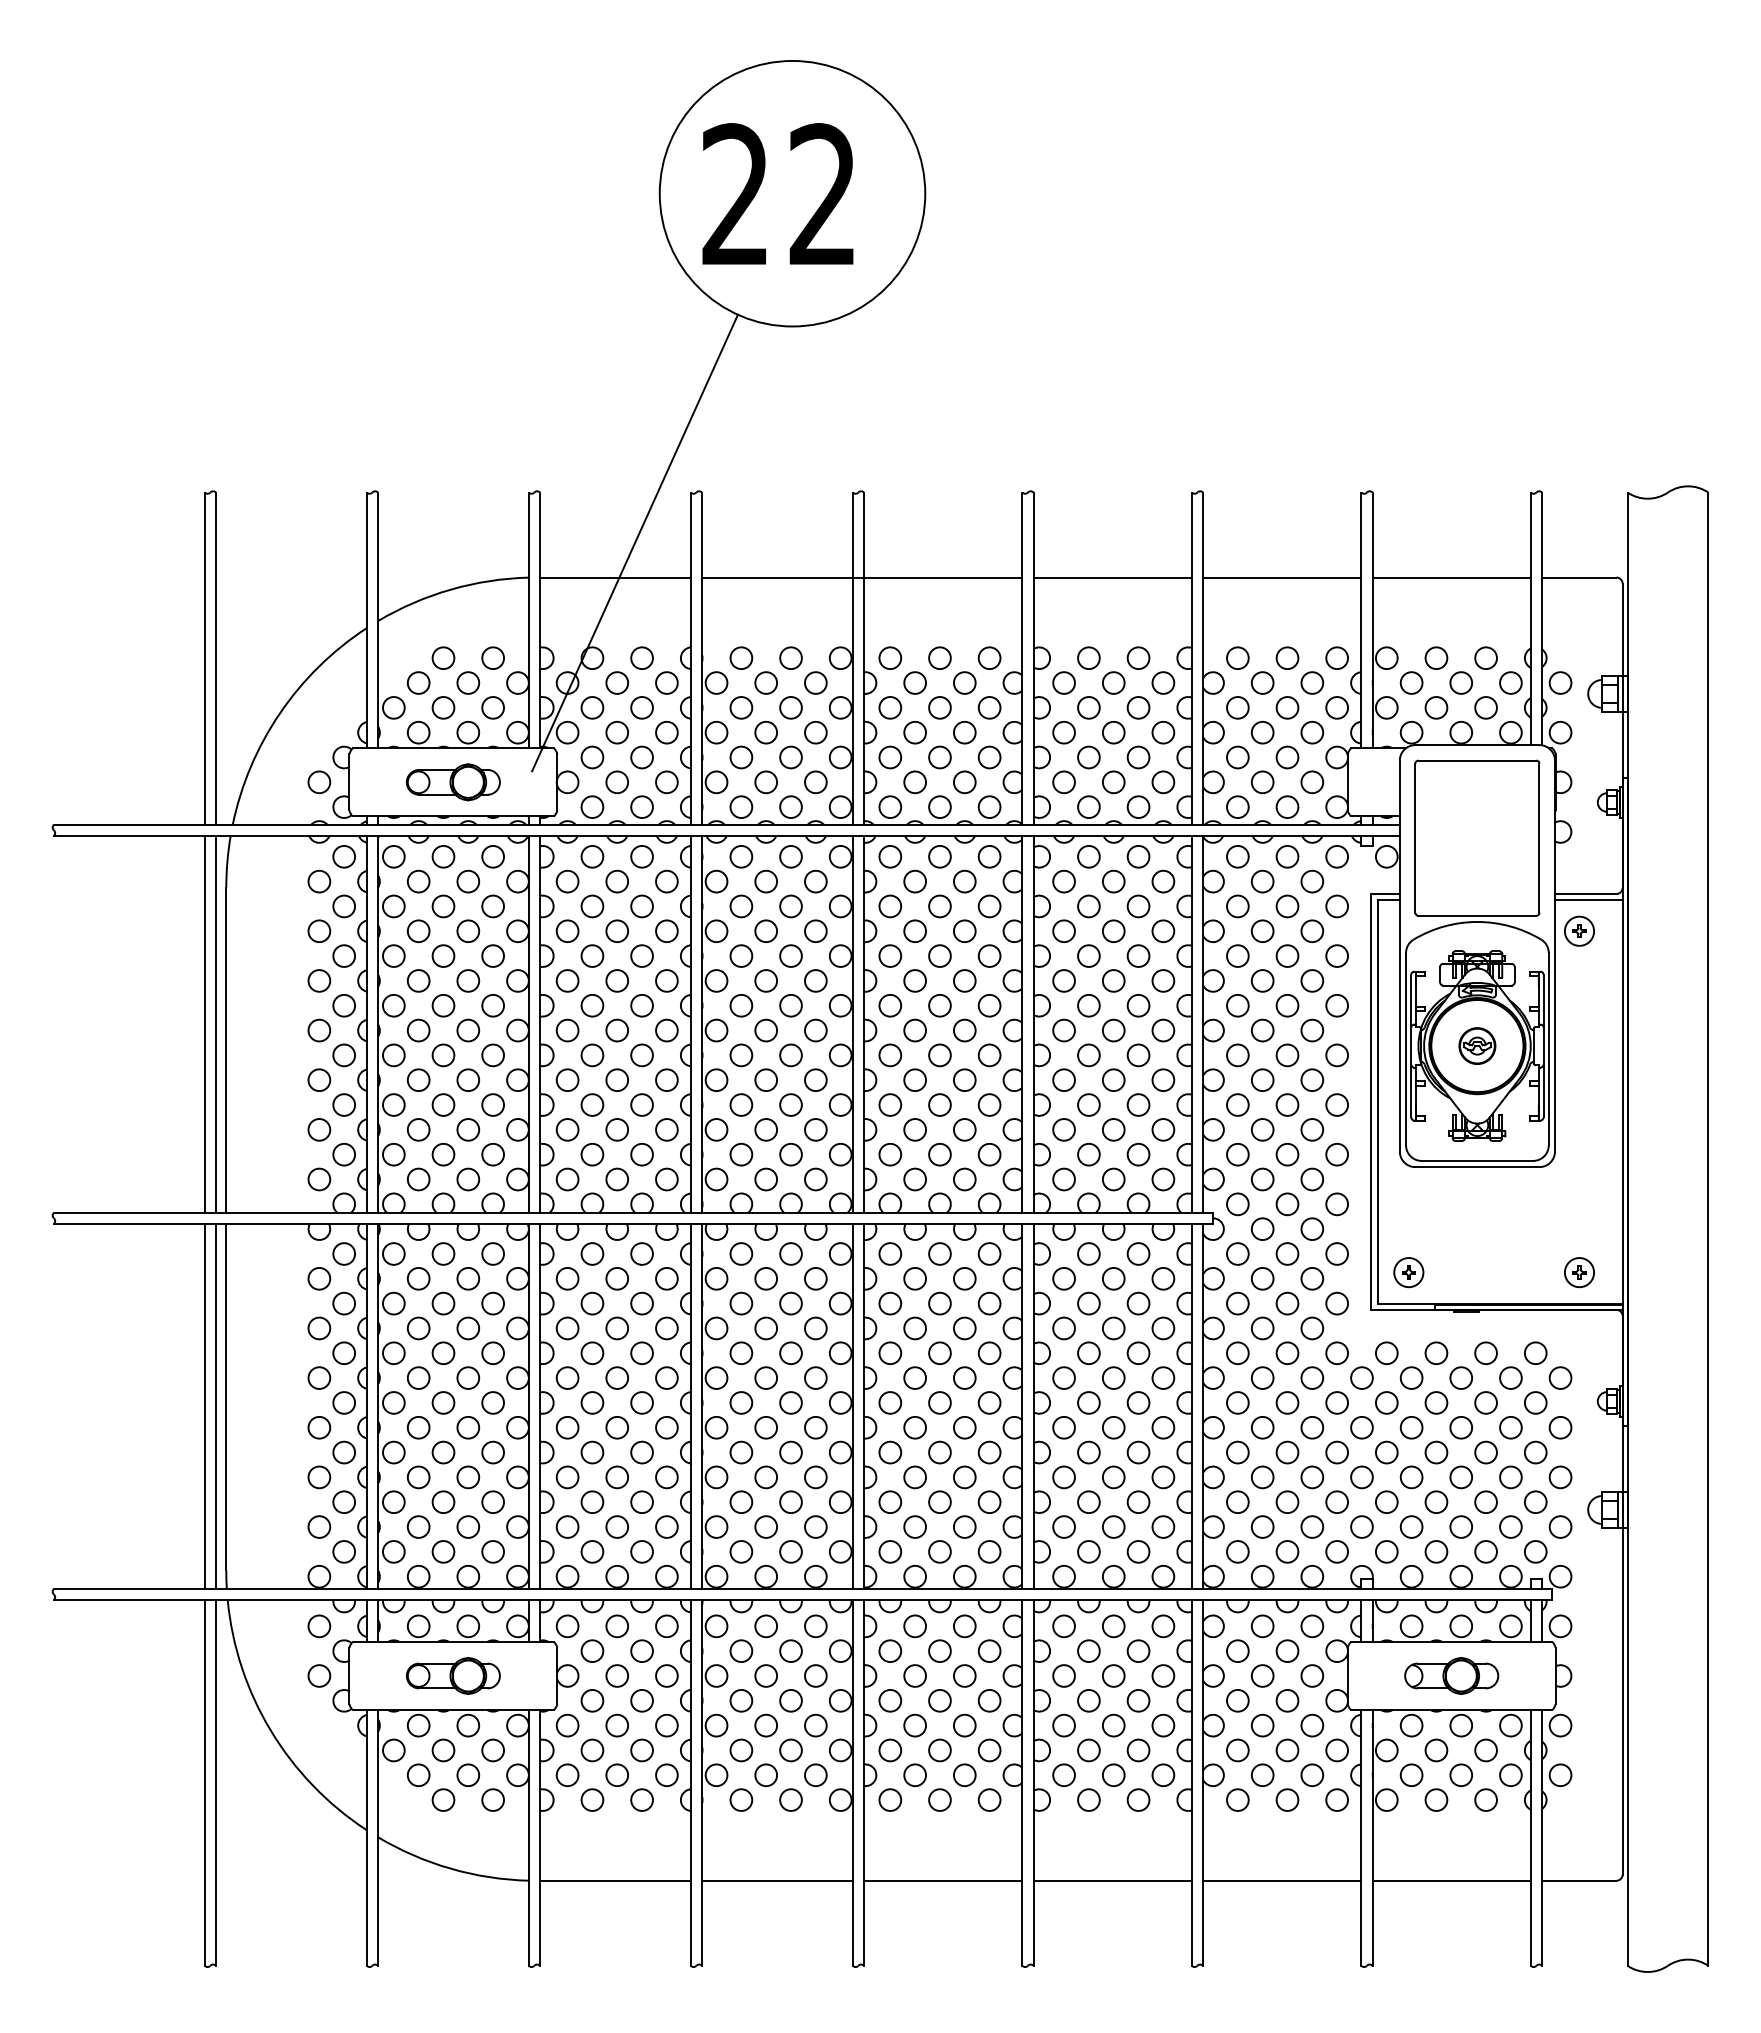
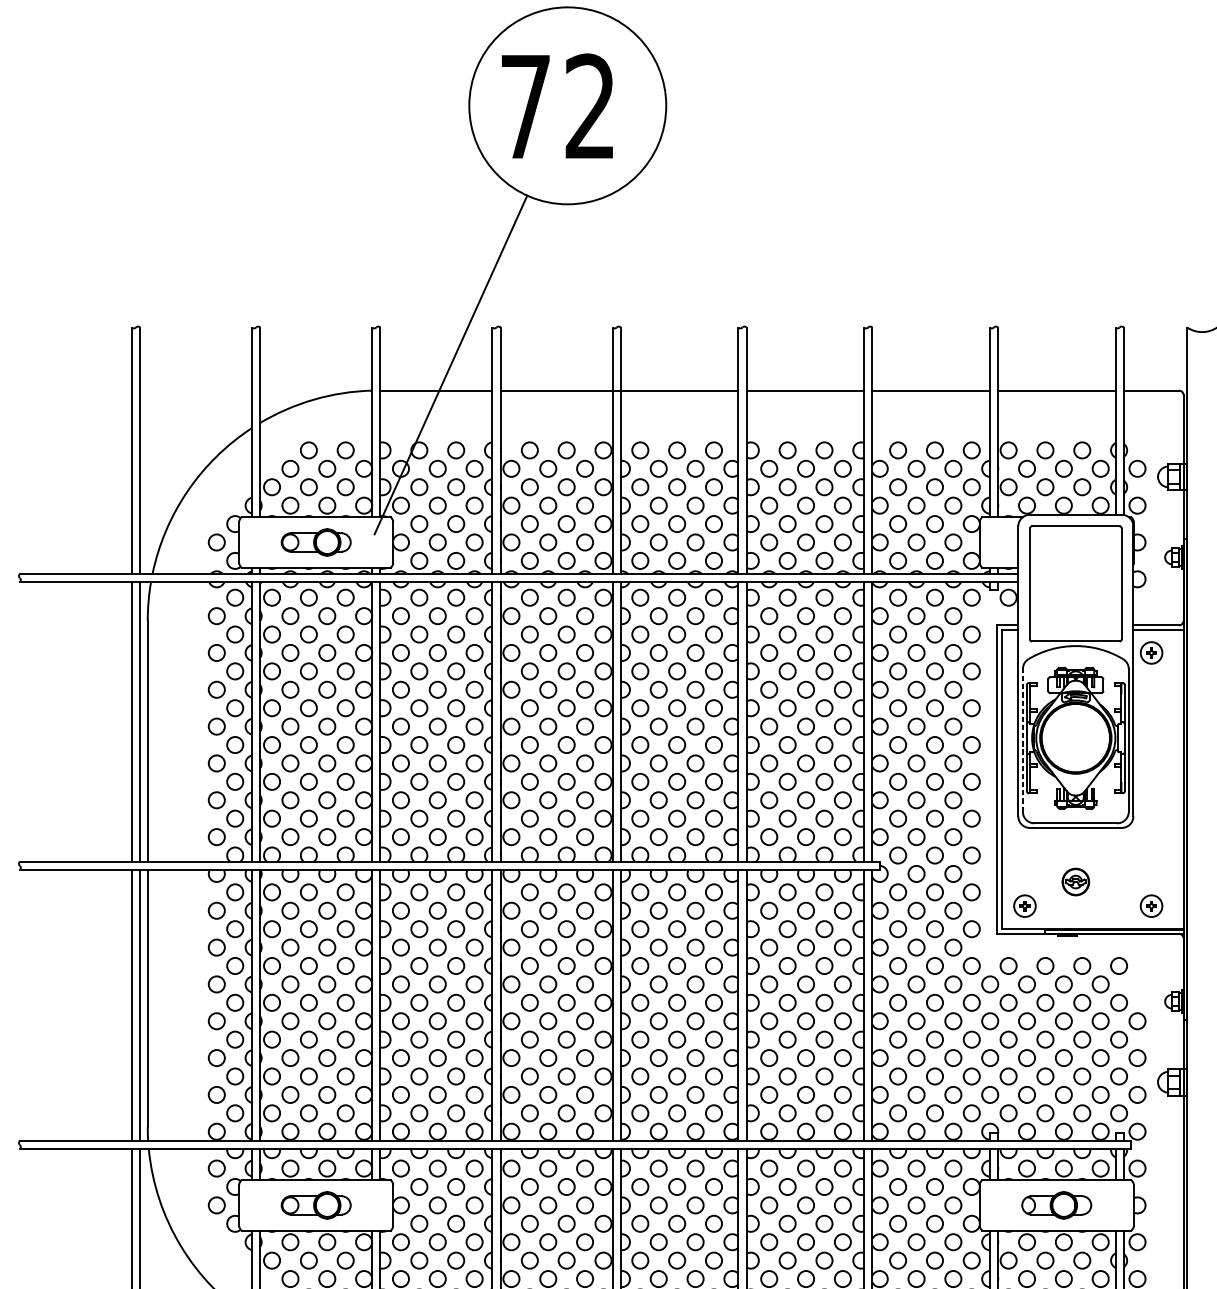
text: (734, 193) -> (524, 105), 22 -> 72
part: (1477, 1045) -> (1075, 881), moved
line: (1406, 1048) -> (1023, 739), solid -> dashed
circle: (1560, 1377) -> (1137, 983), removed

